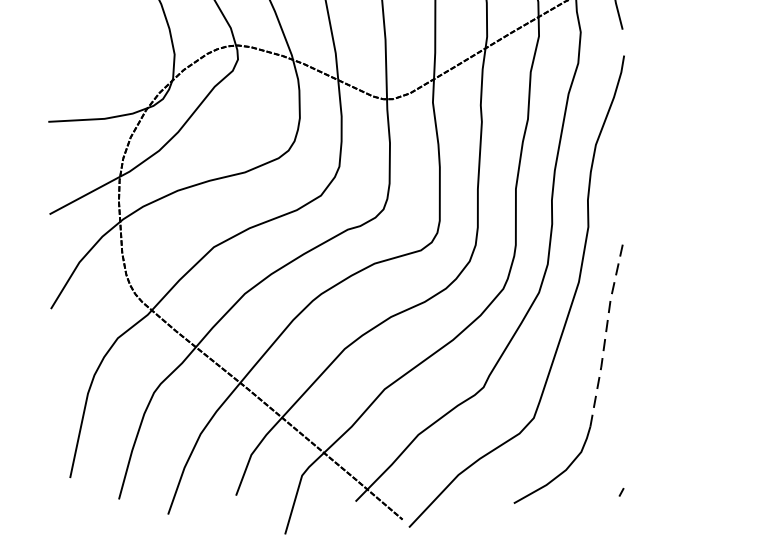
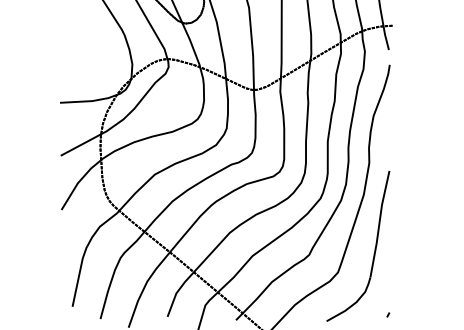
line: (606, 332) -> (379, 223), dashed -> solid

